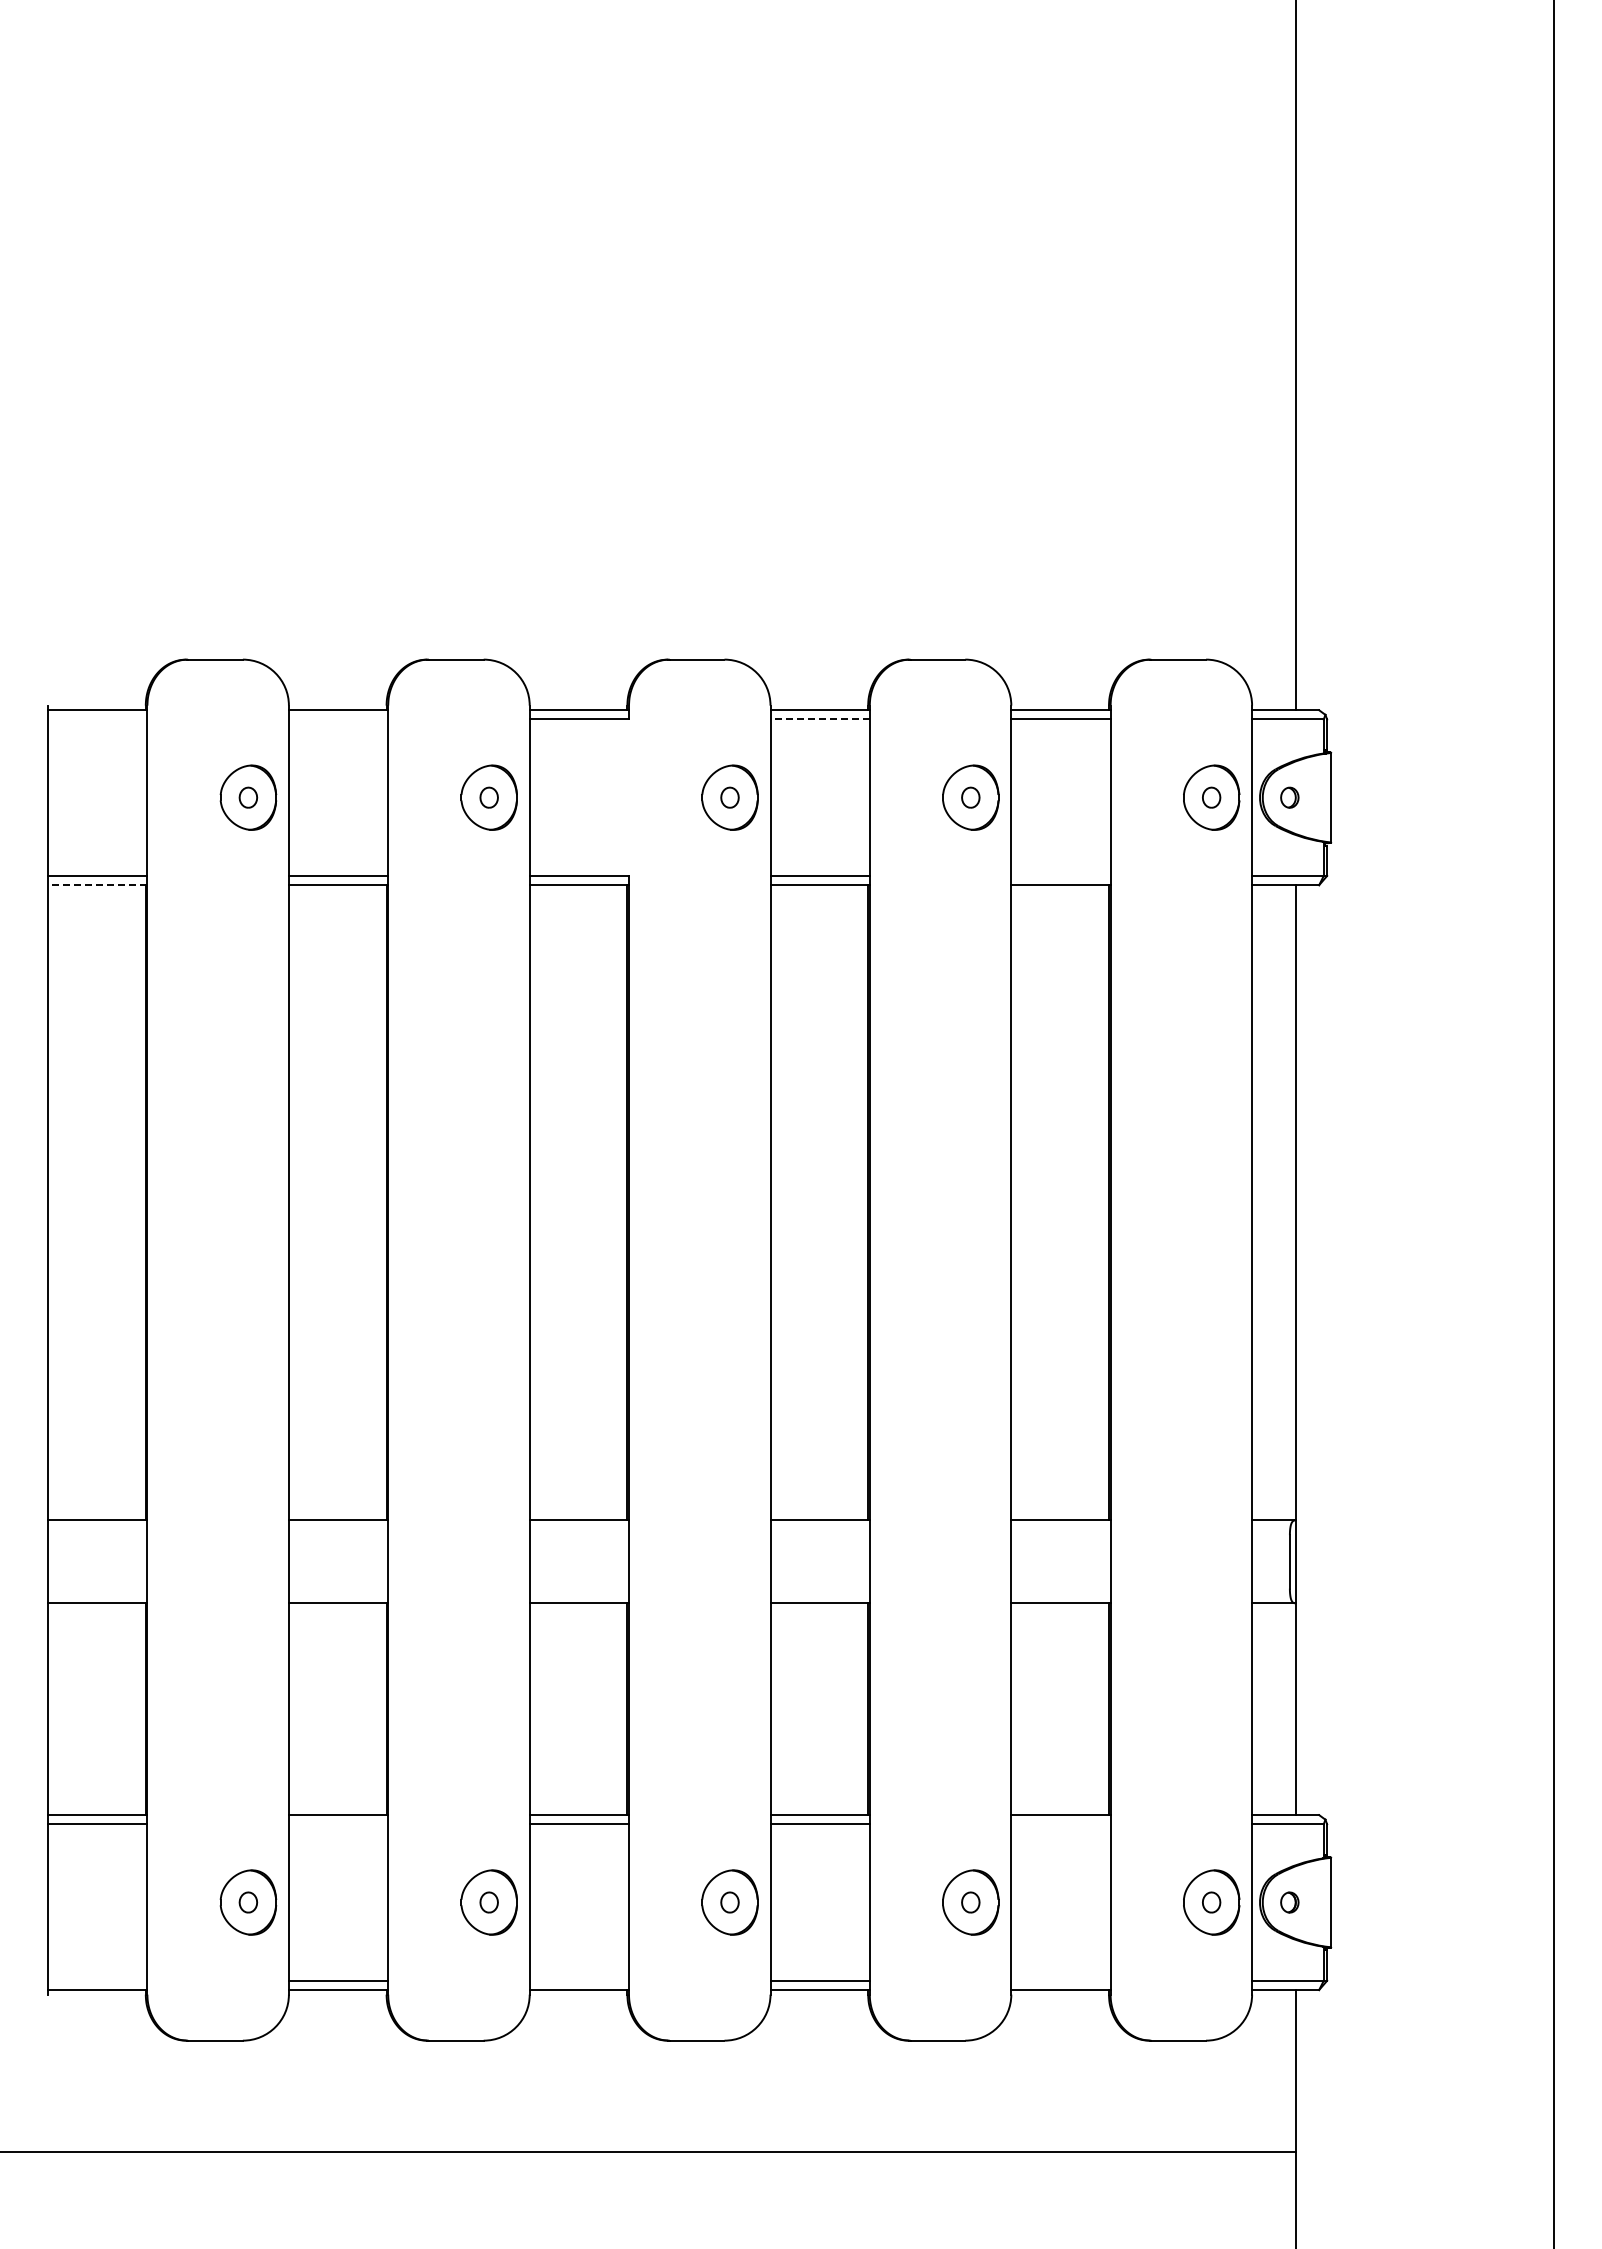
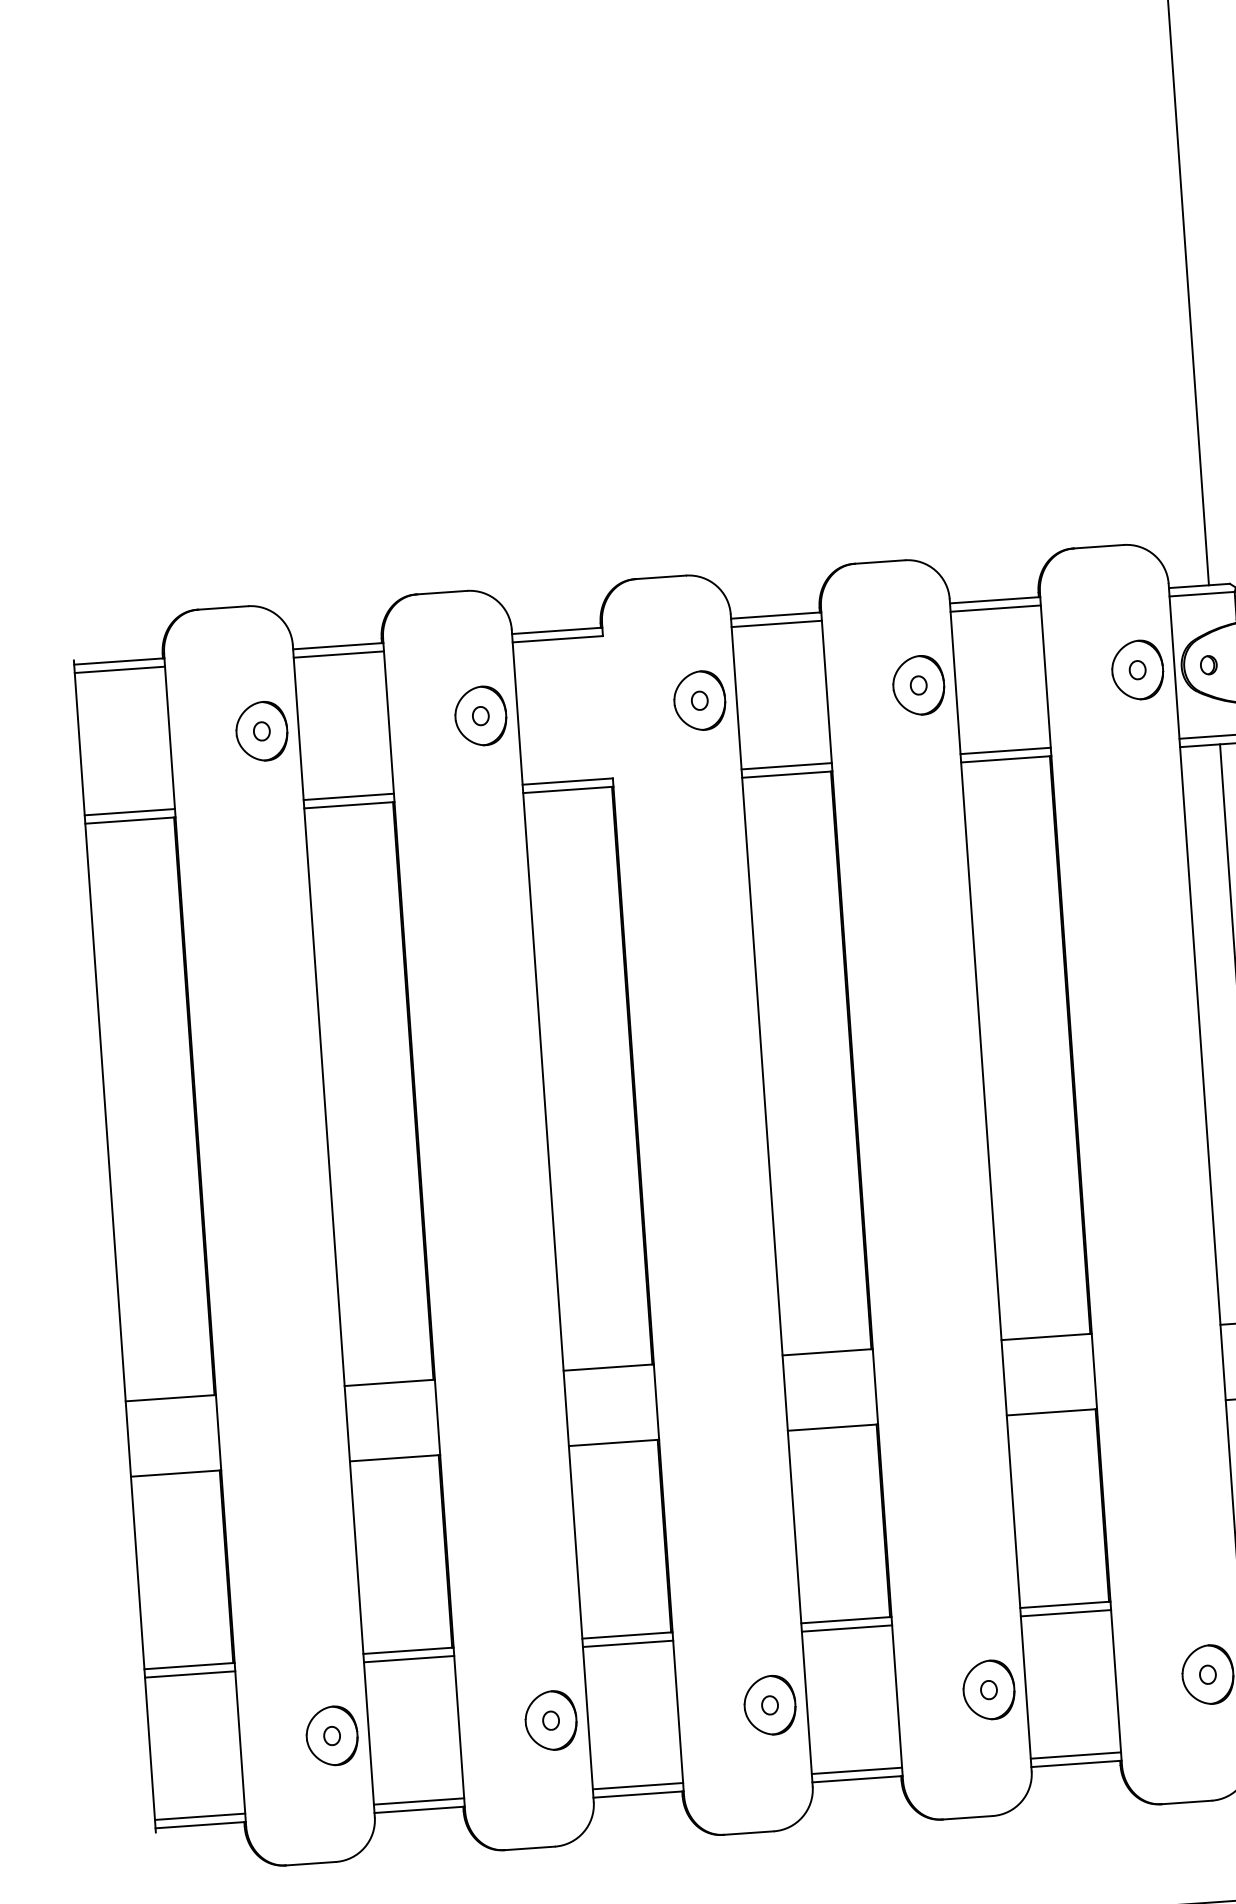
line: (97, 719) -> (119, 669), added
line: (338, 719) -> (338, 654), added
line: (820, 719) -> (777, 623), dashed -> solid
line: (1060, 875) -> (1005, 750), added
line: (97, 885) -> (130, 820), dashed -> solid
line: (338, 1824) -> (409, 1659), added
line: (1060, 1824) -> (1065, 1613), added
line: (97, 1980) -> (199, 1816), added
line: (578, 1980) -> (637, 1785), added
line: (1060, 1980) -> (1075, 1755), added

